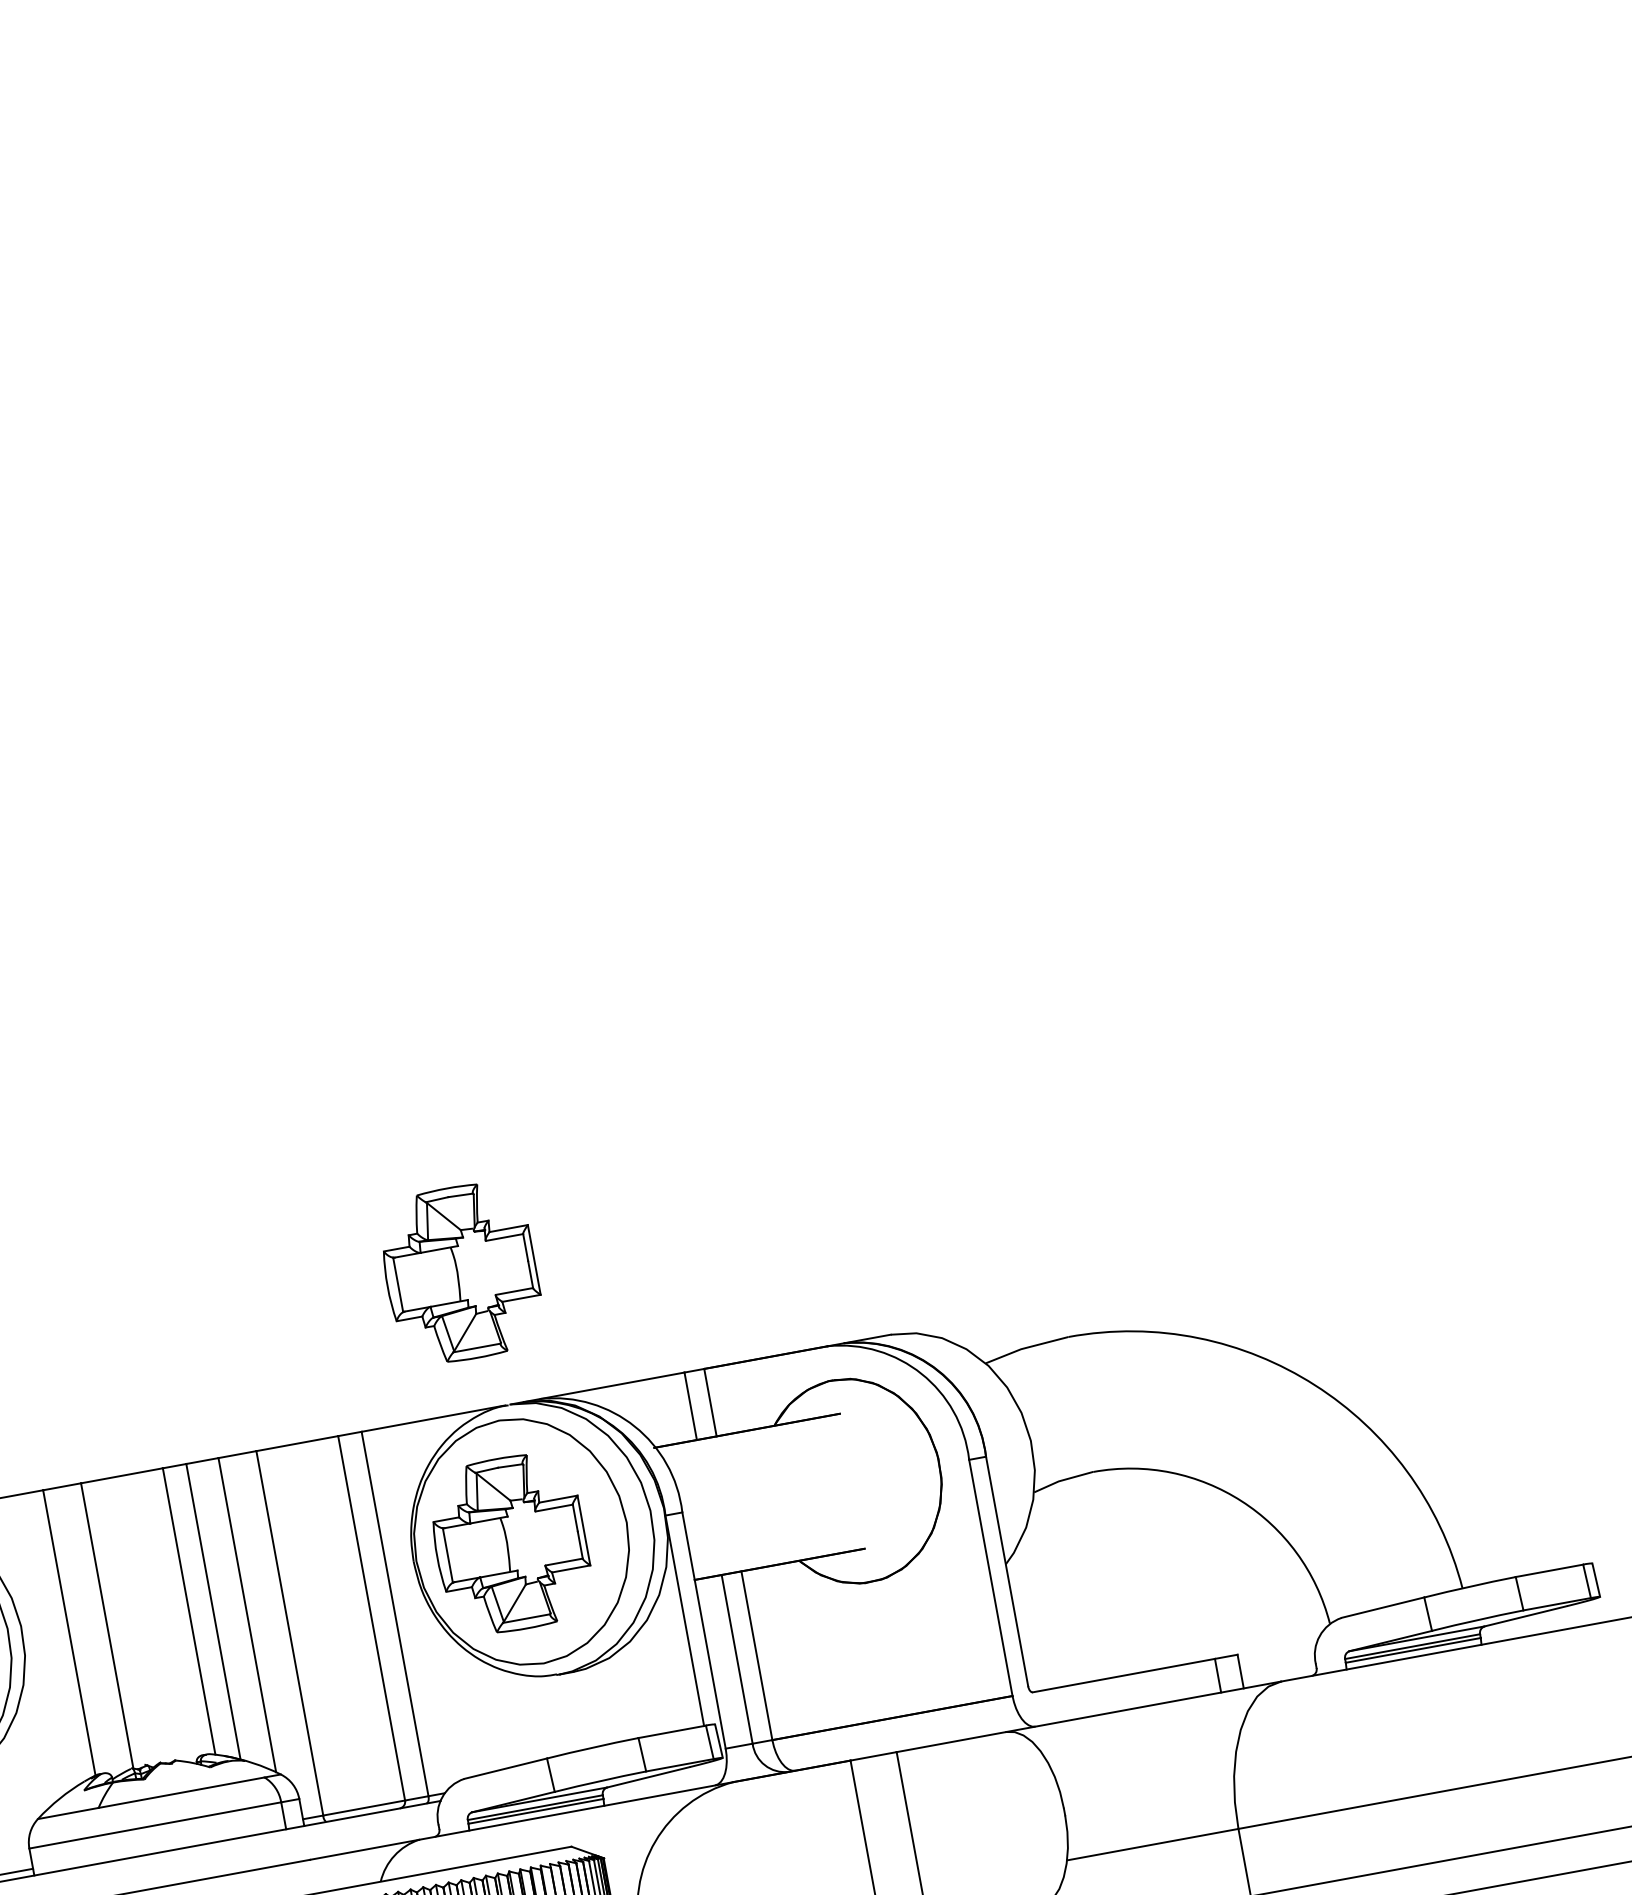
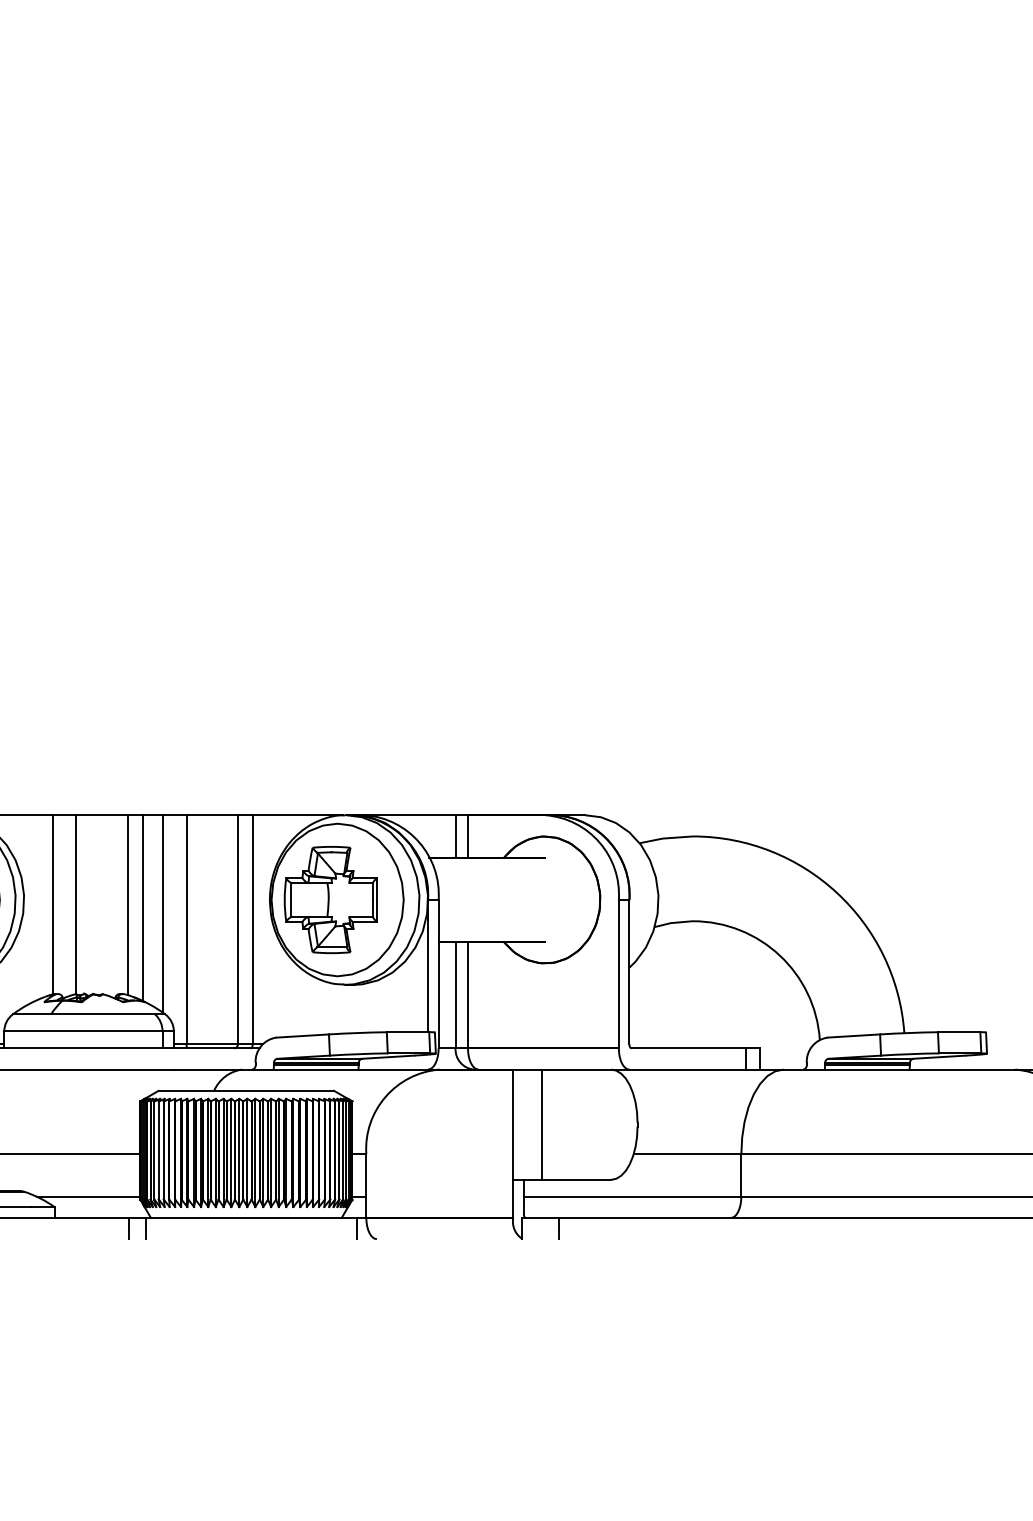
part: (460, 1274) -> (330, 730), removed

